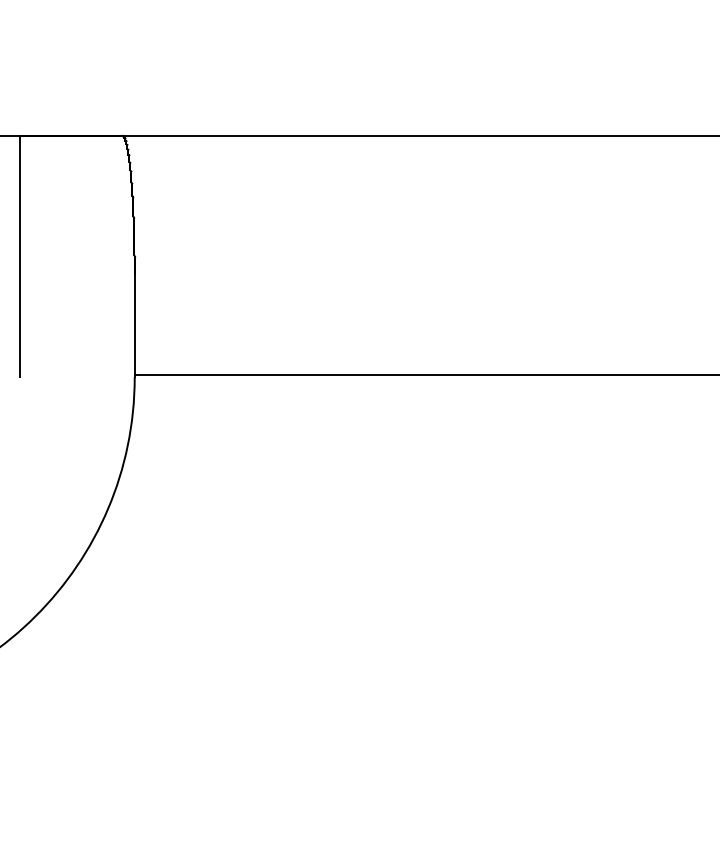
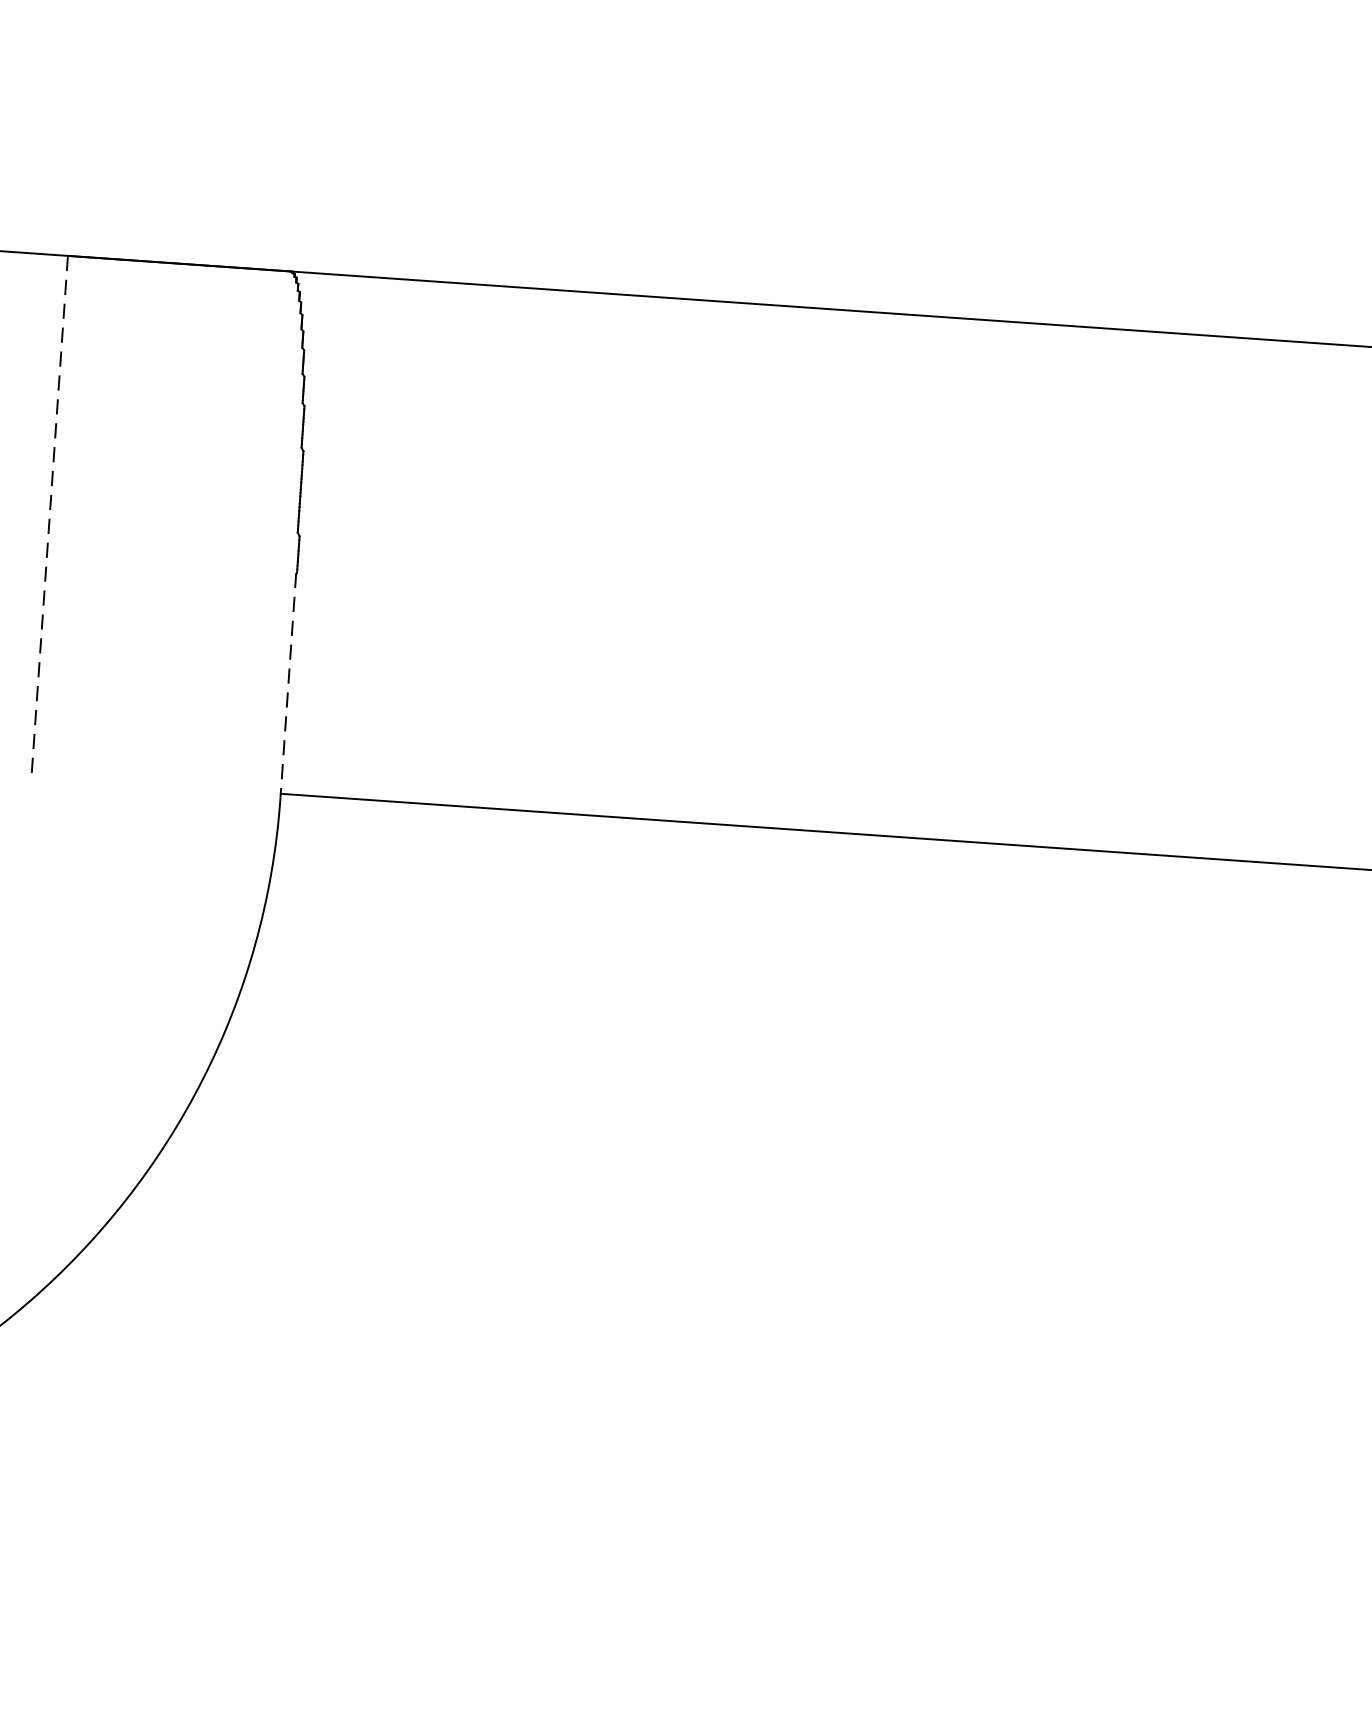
line: (20, 256) -> (50, 518), solid -> dashed
line: (134, 325) -> (287, 685), solid -> dashed

